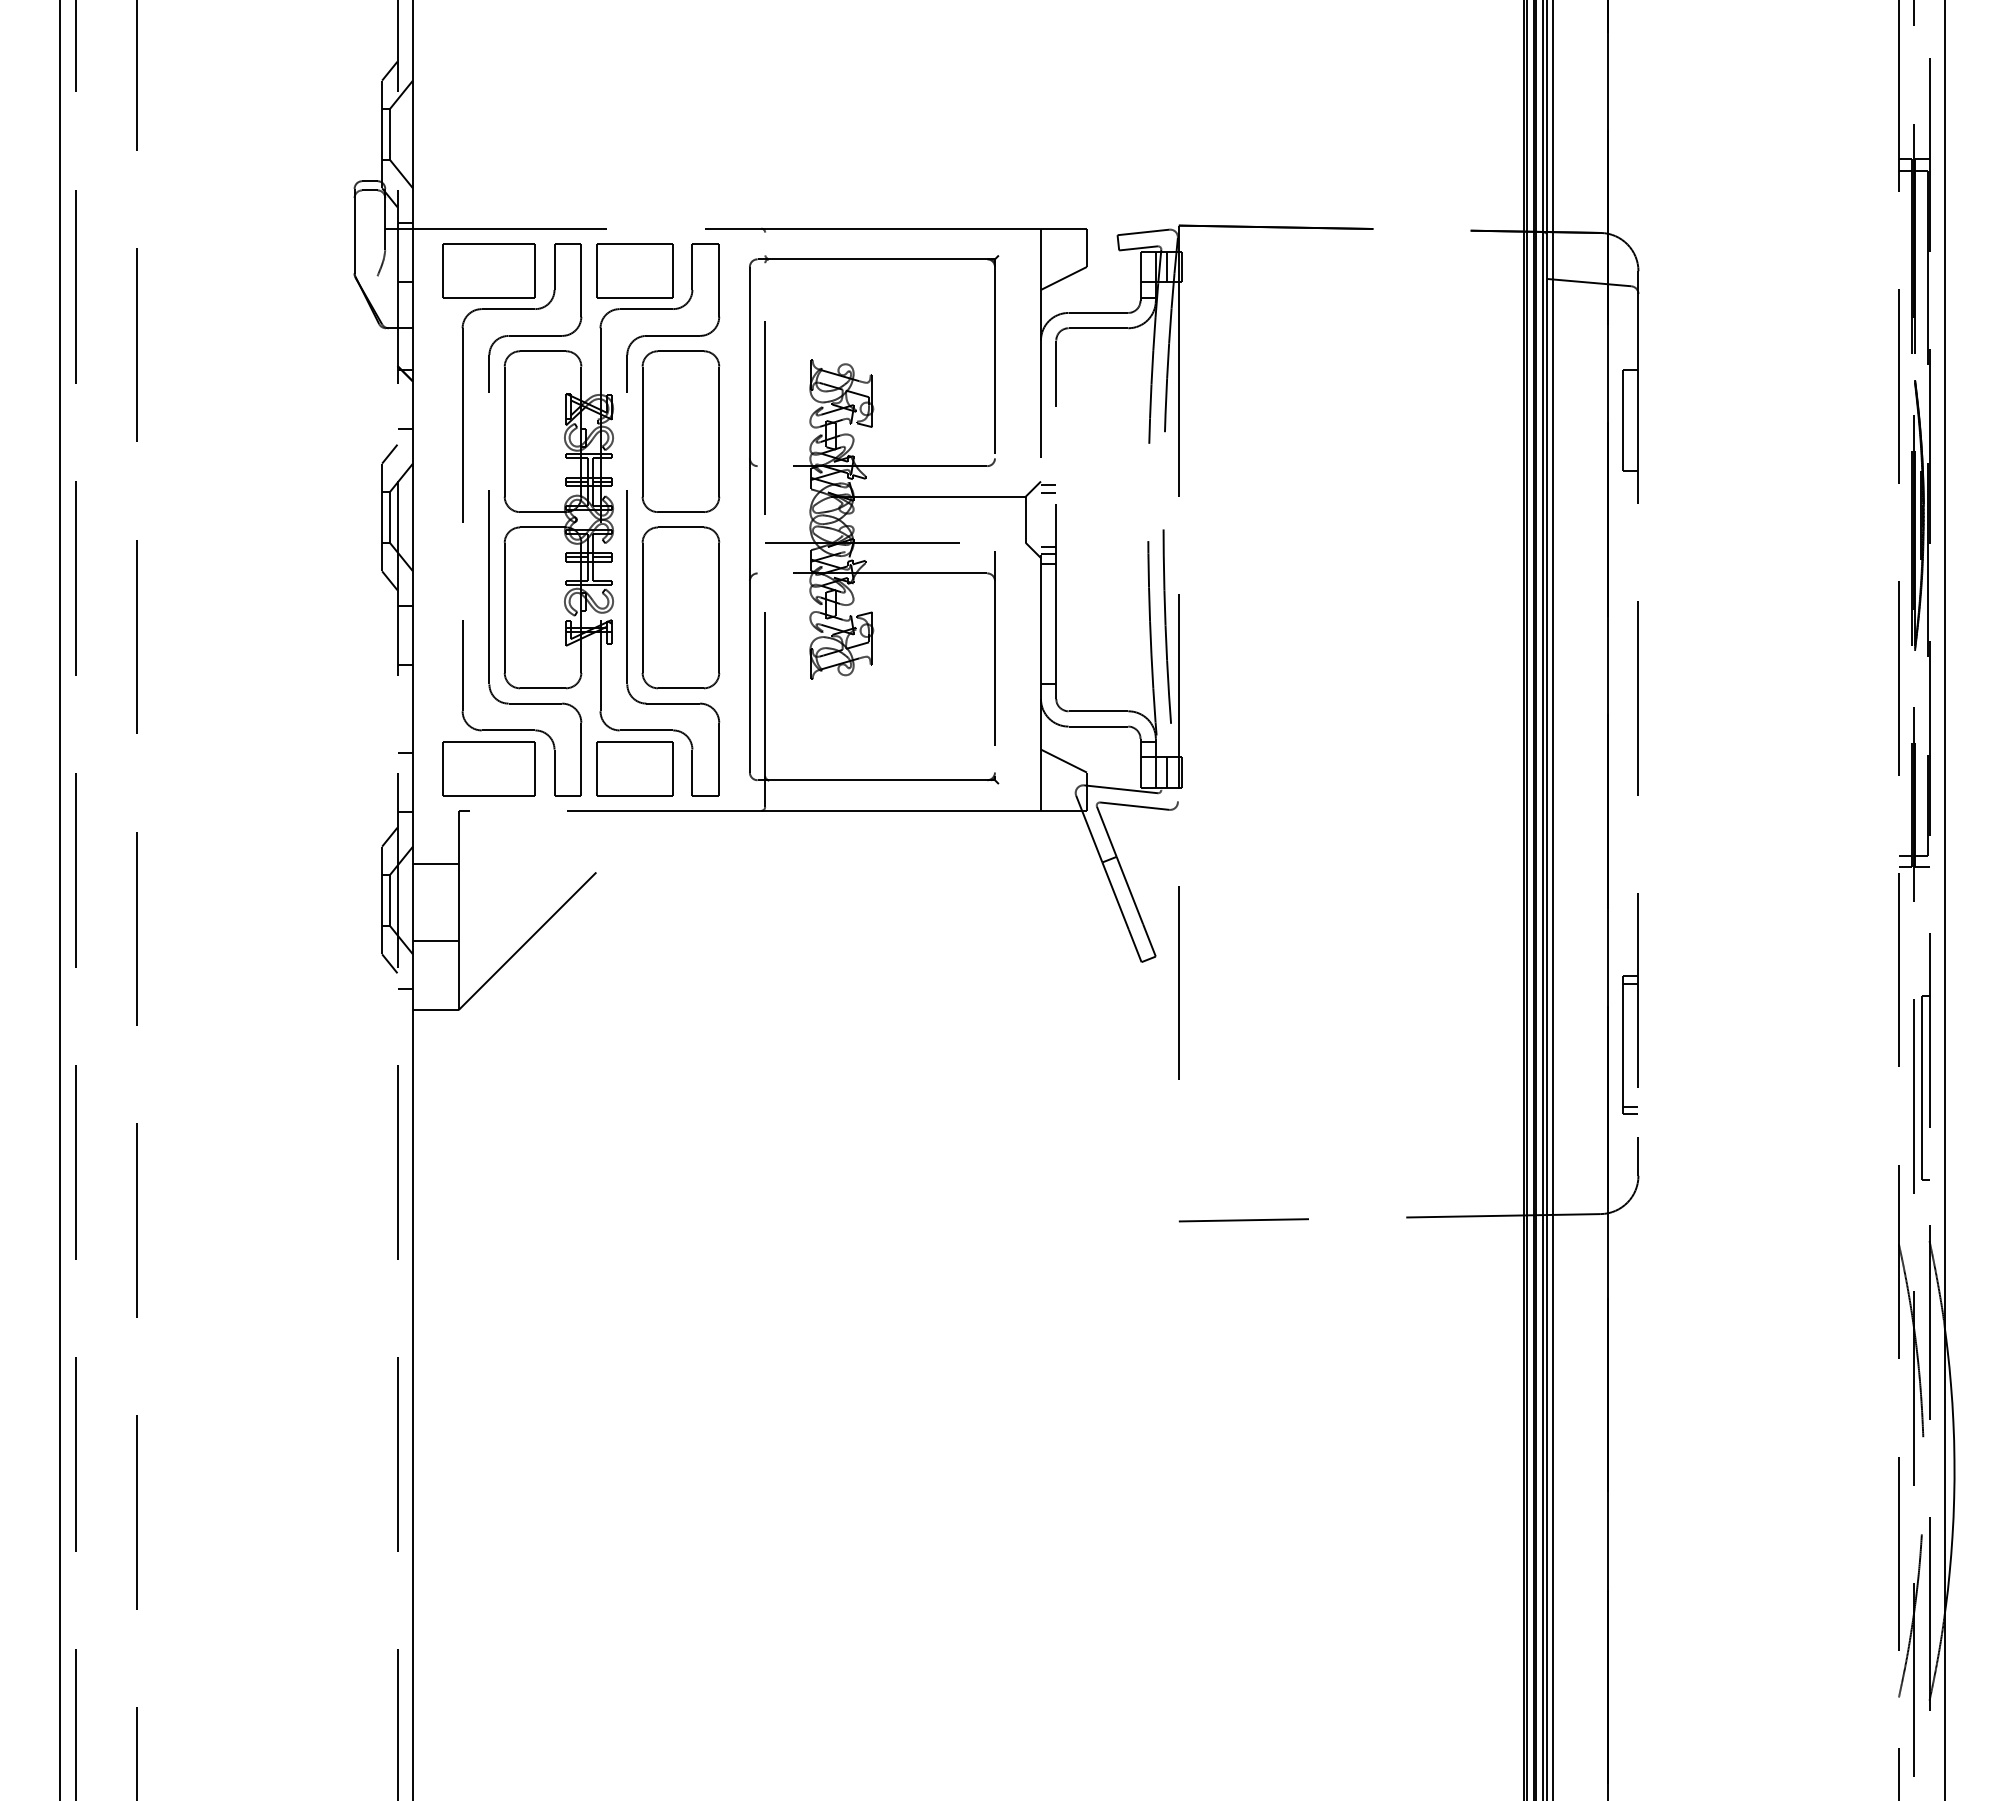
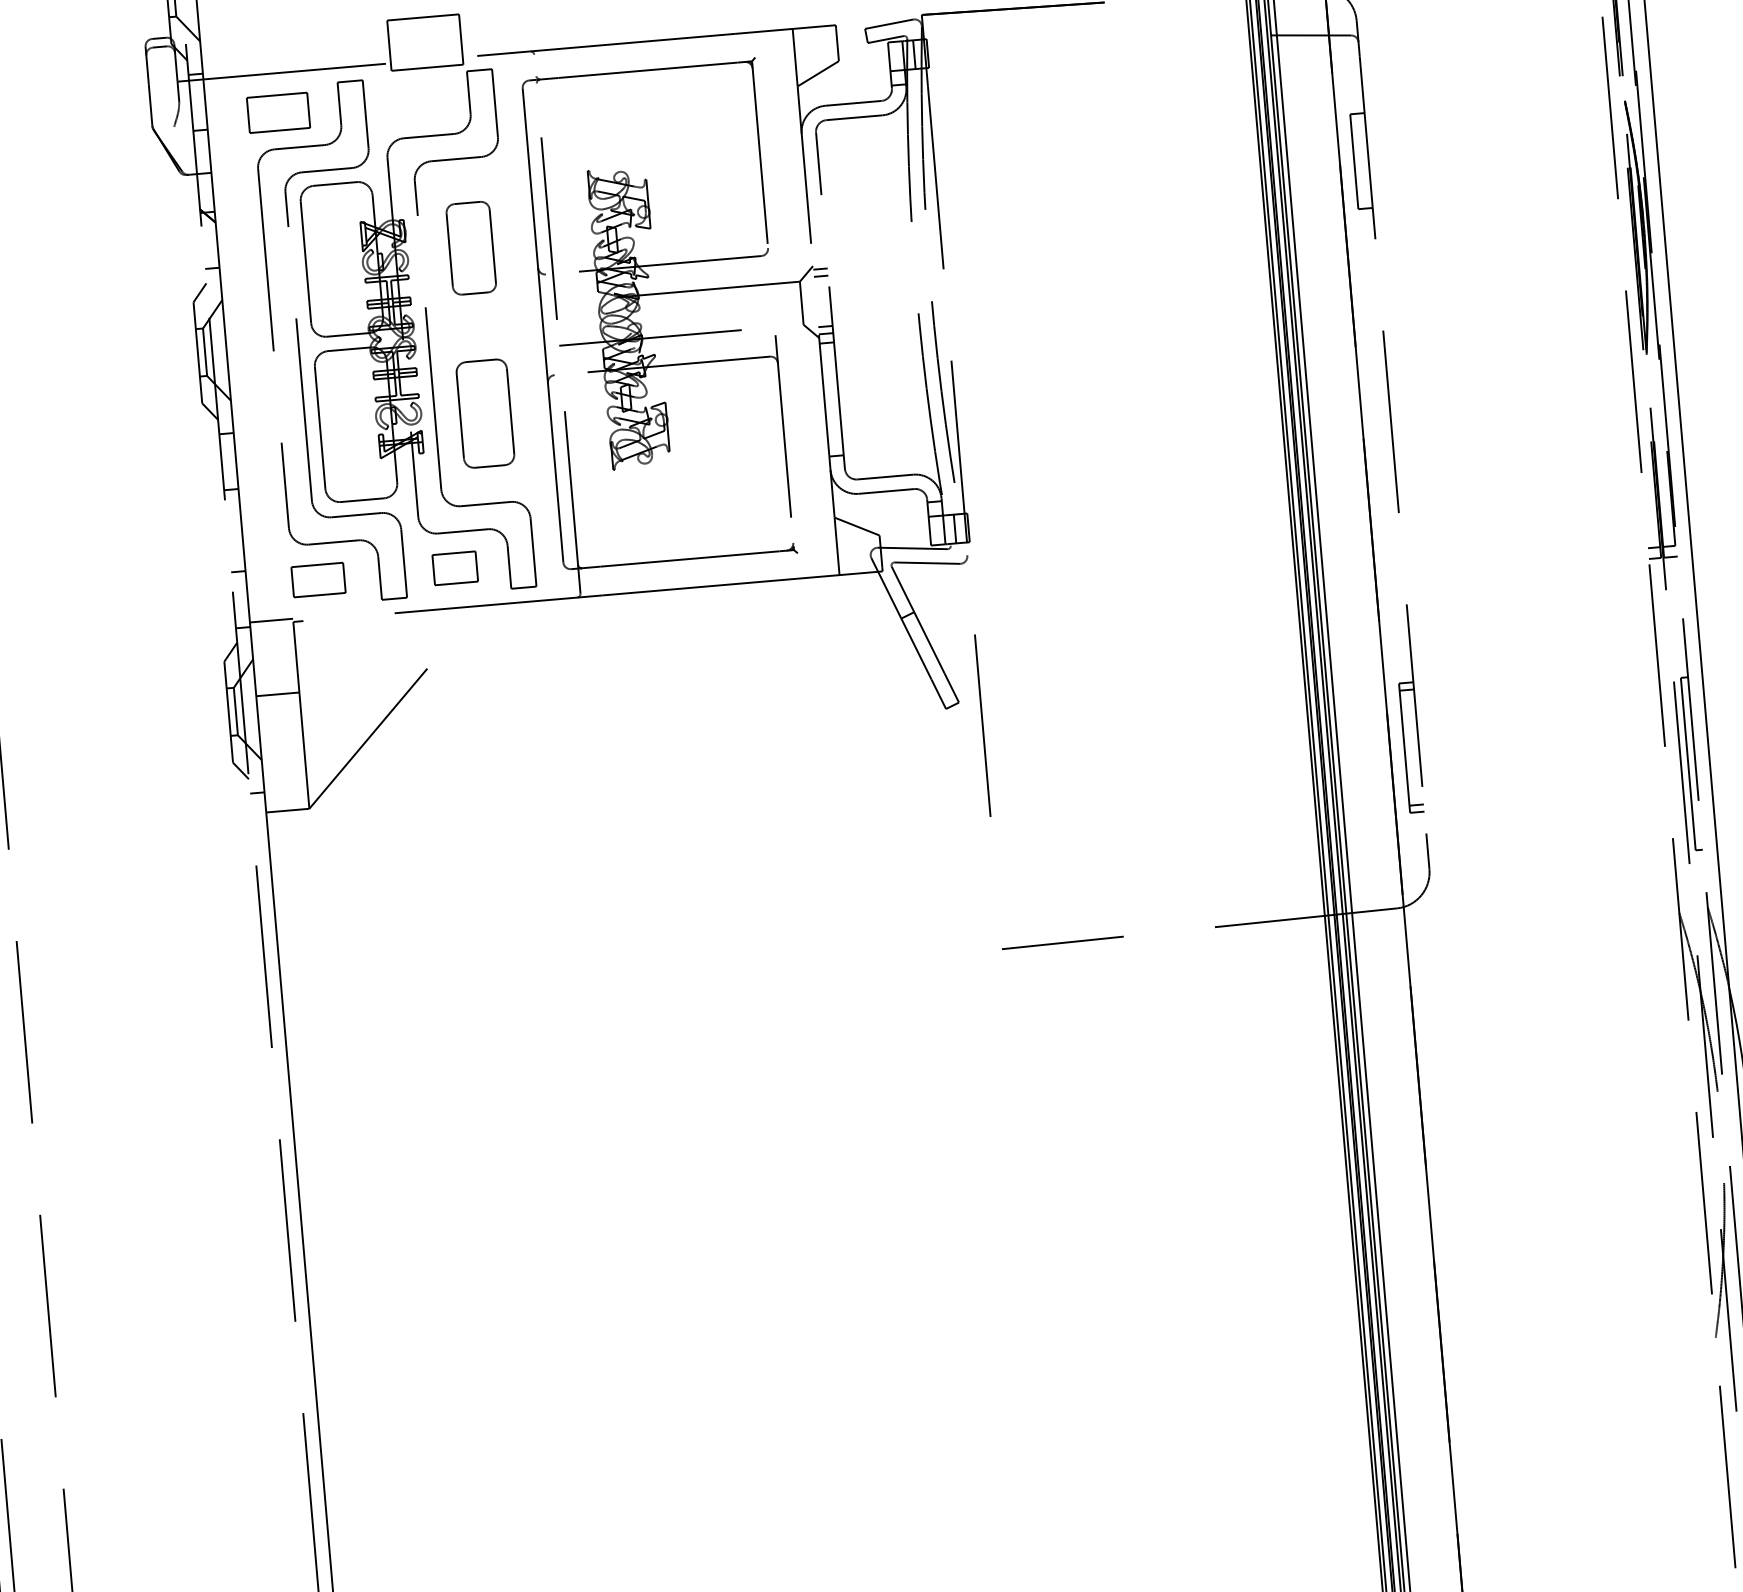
part: (488, 270) -> (277, 112), size x0.7
part: (634, 270) -> (424, 42), moved
part: (680, 431) -> (470, 248), size x0.6
part: (680, 607) -> (485, 413), size x0.7
part: (488, 768) -> (317, 579), size x0.6
part: (634, 768) -> (454, 568), size x0.6
line: (435, 864) -> (271, 620), moved
line: (435, 941) -> (277, 694), moved

